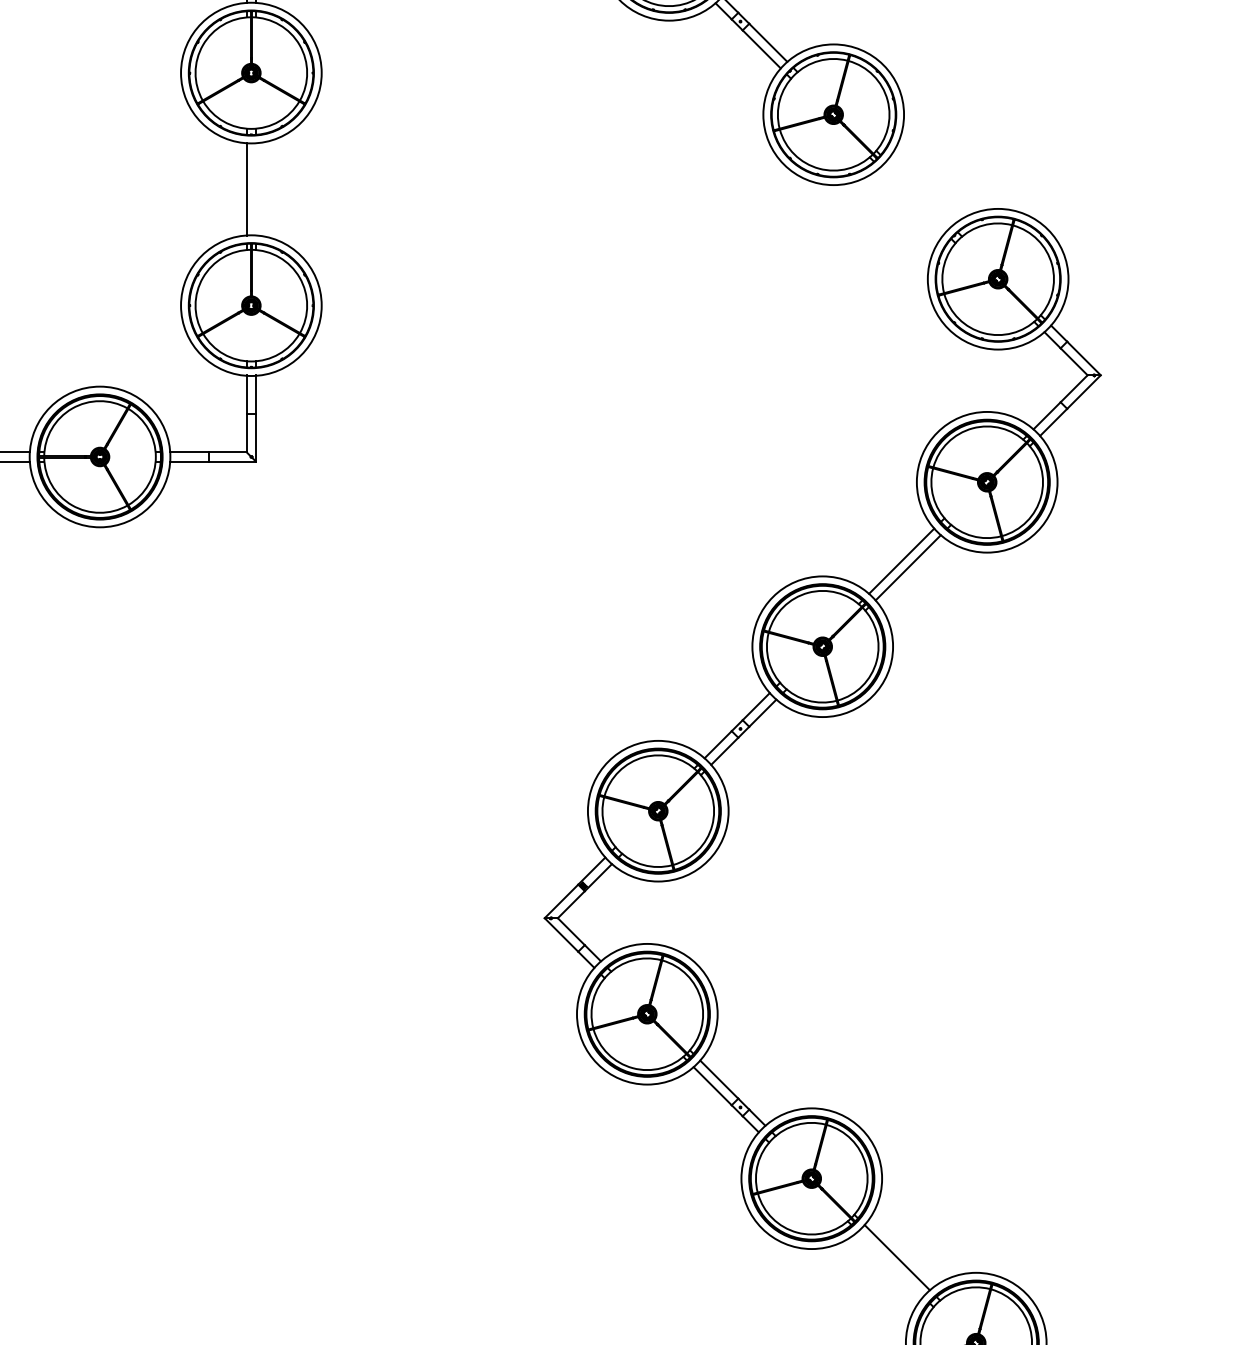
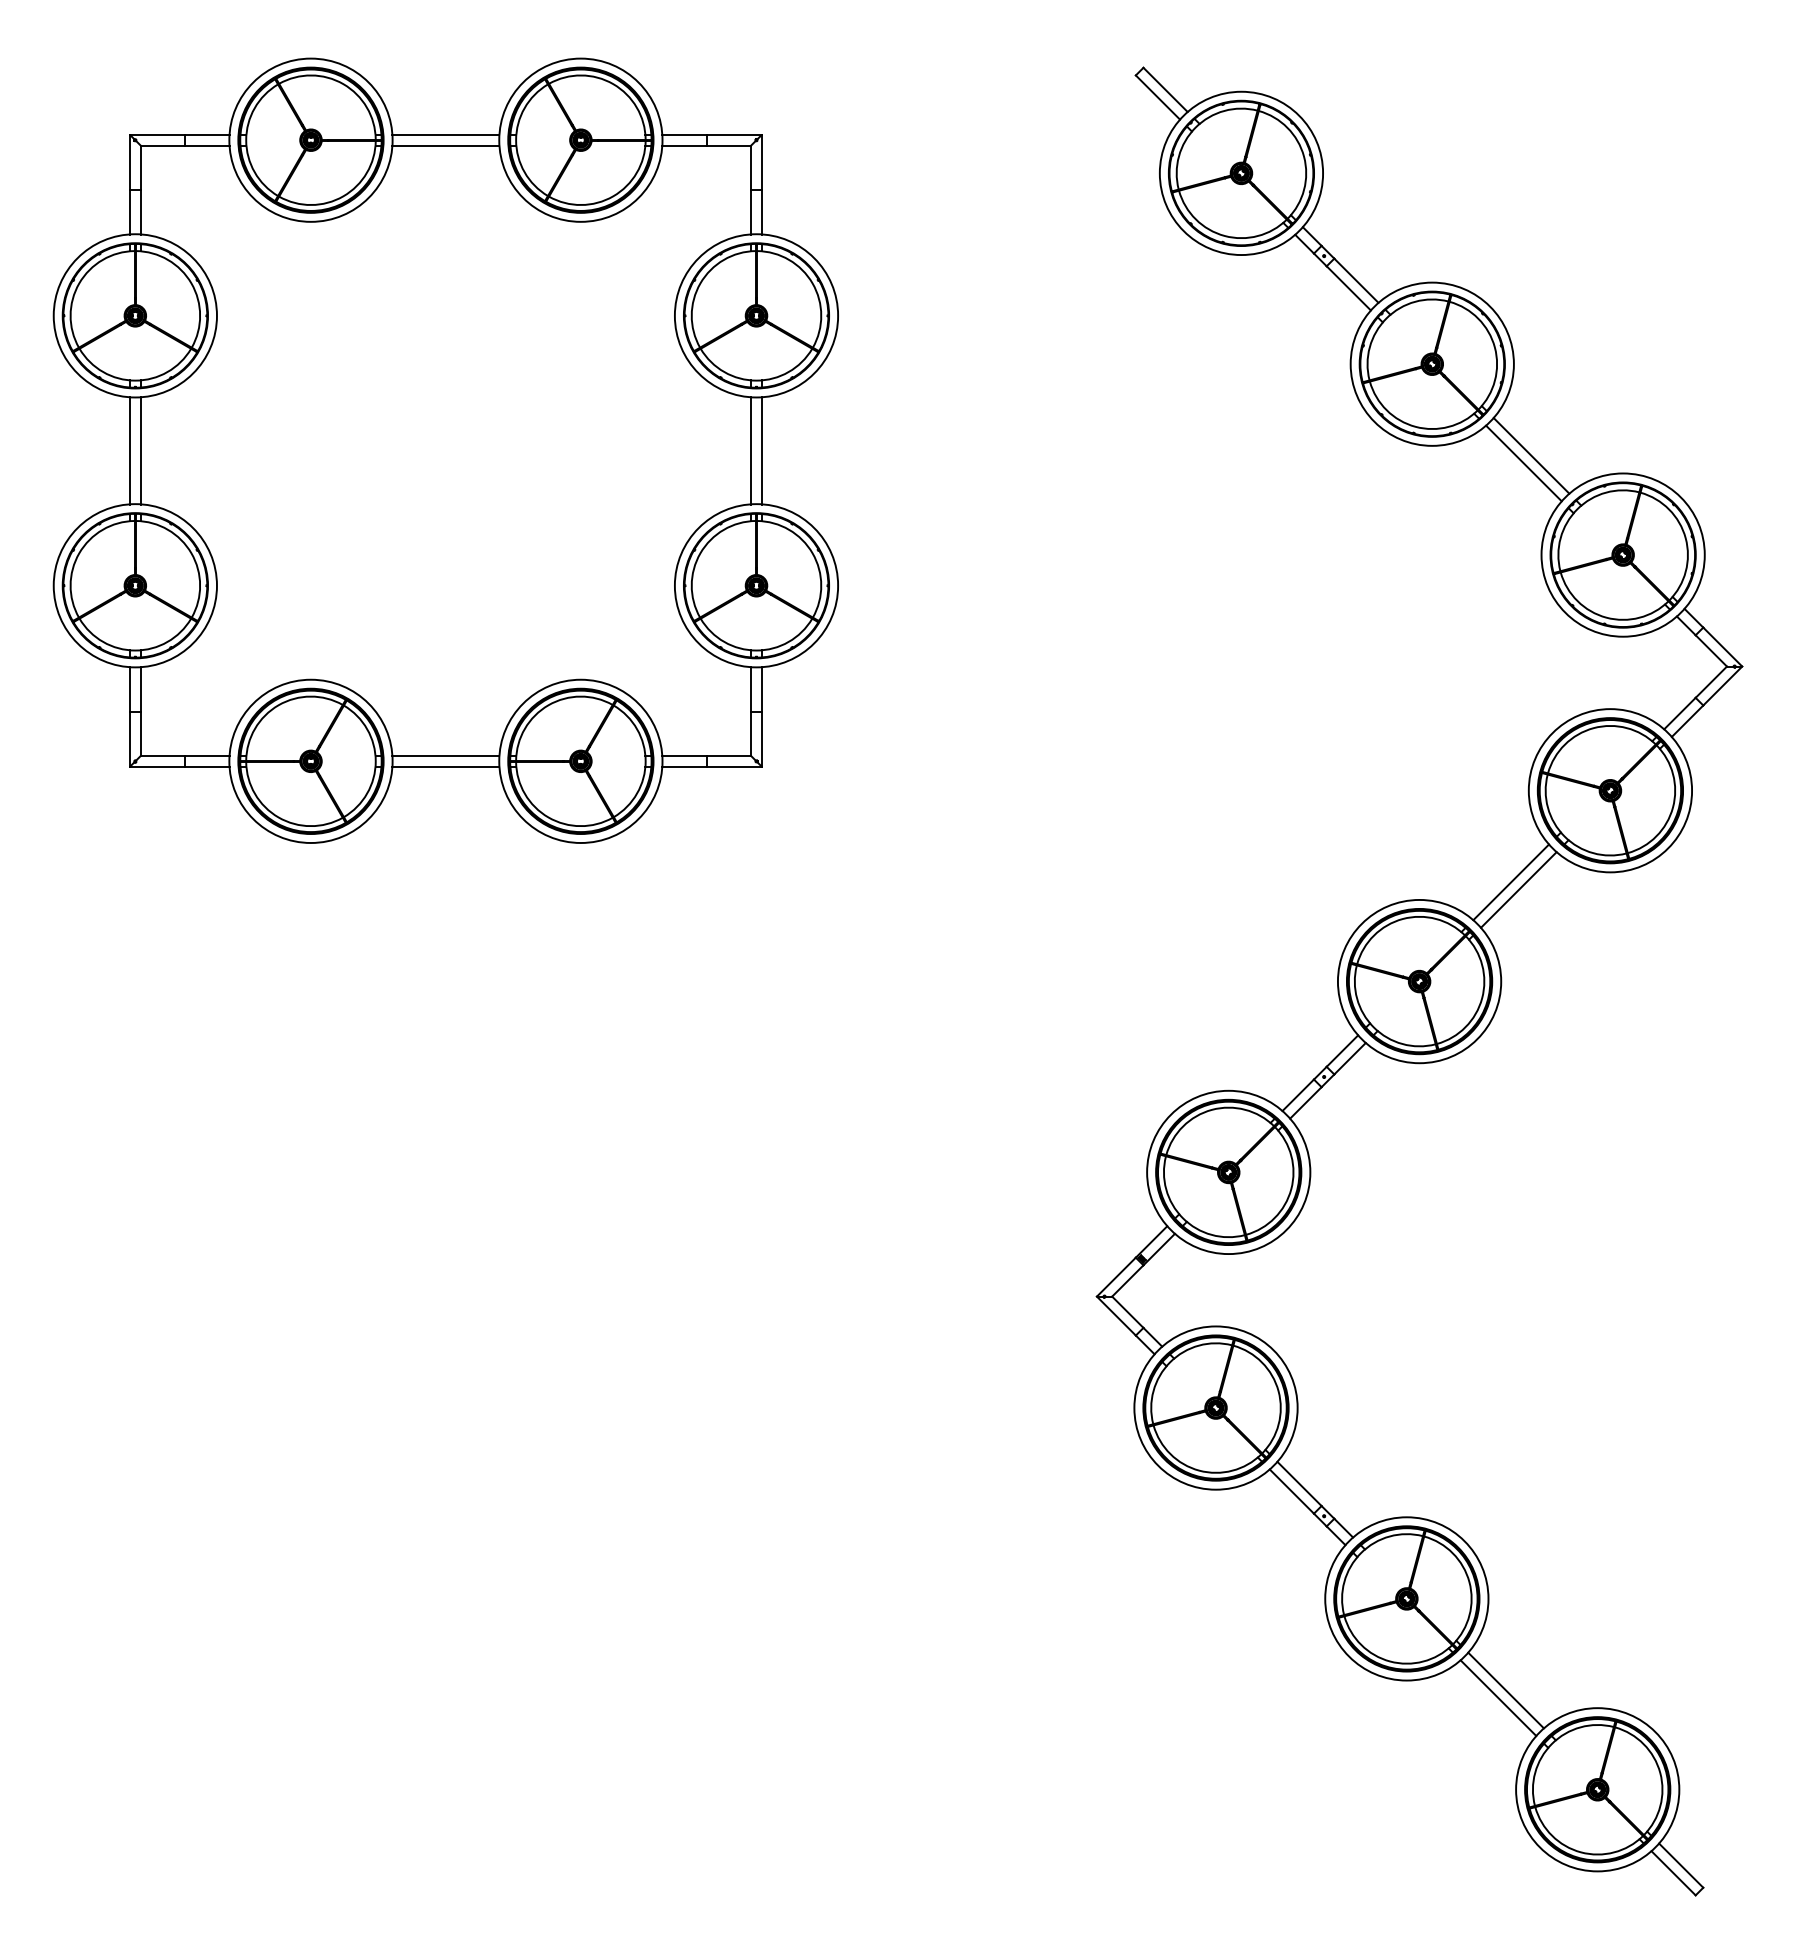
line: (255, 189) -> (761, 450), added
line: (919, 193) -> (1531, 455), added
line: (912, 200) -> (1523, 463), added
line: (890, 1264) -> (1498, 1698), added

